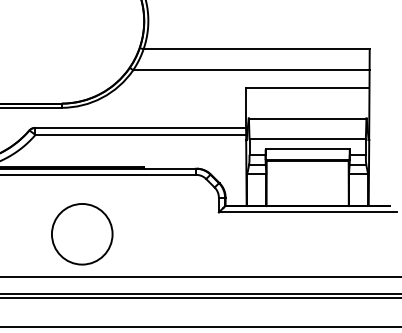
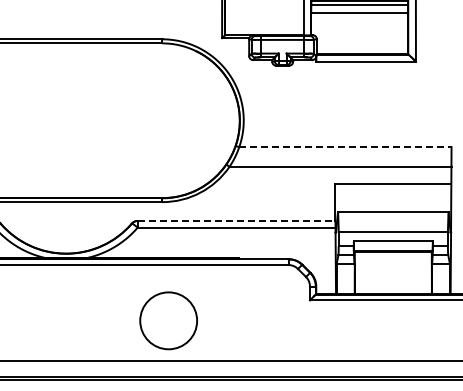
line: (256, 49) -> (345, 147), solid -> dashed
line: (140, 127) -> (236, 220), solid -> dashed
circle: (82, 233) -> (168, 320), moved

